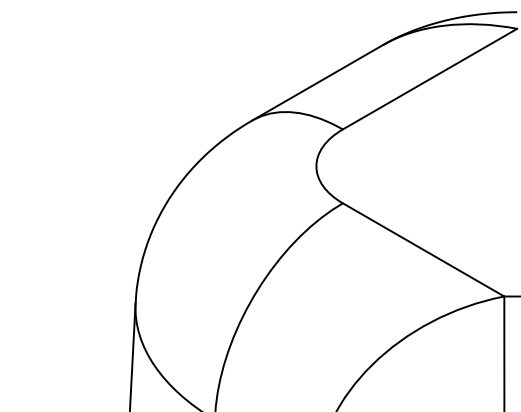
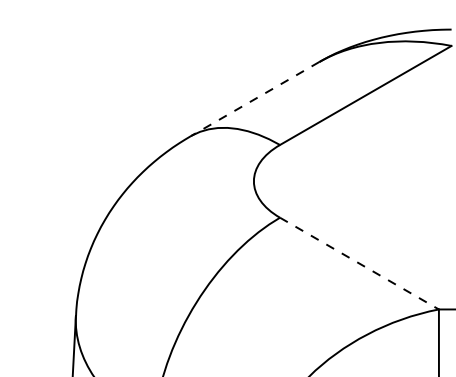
line: (317, 83) -> (255, 99), solid -> dashed
line: (424, 250) -> (360, 264), solid -> dashed

